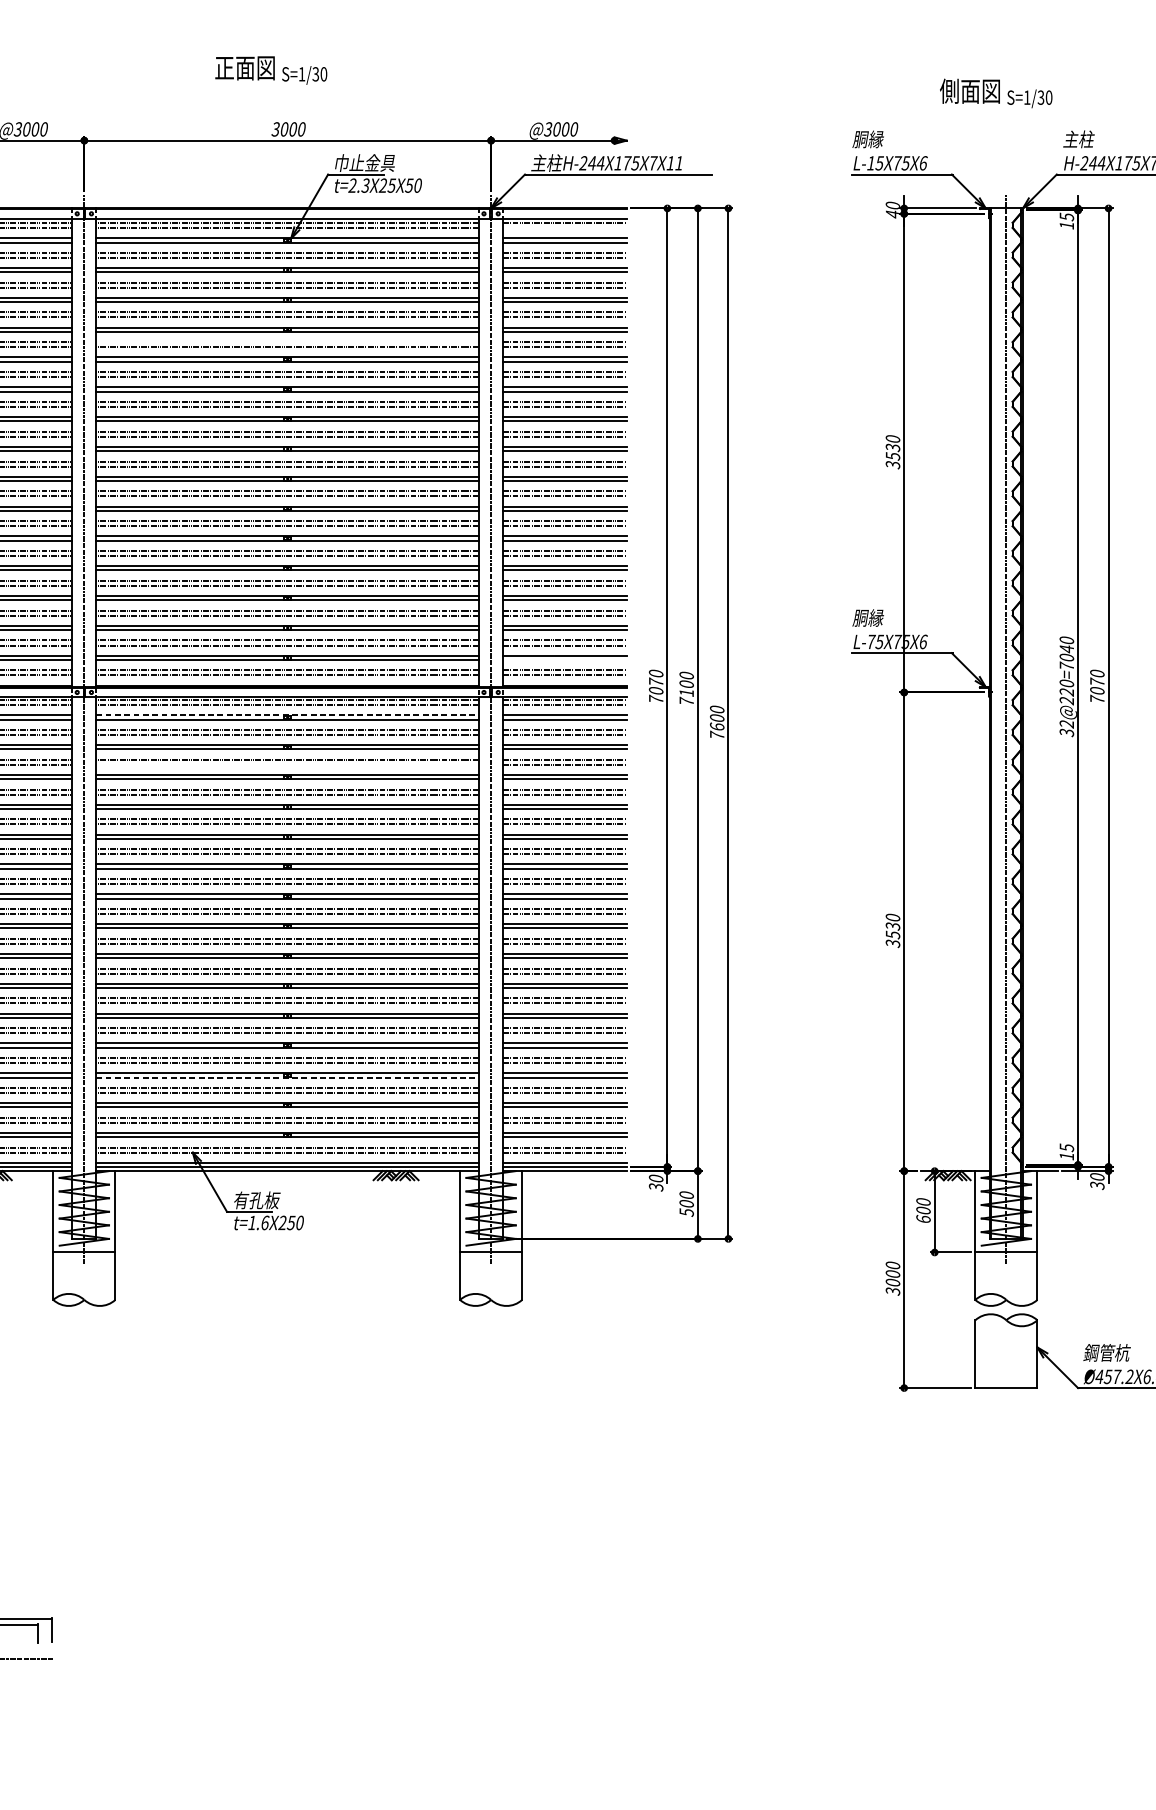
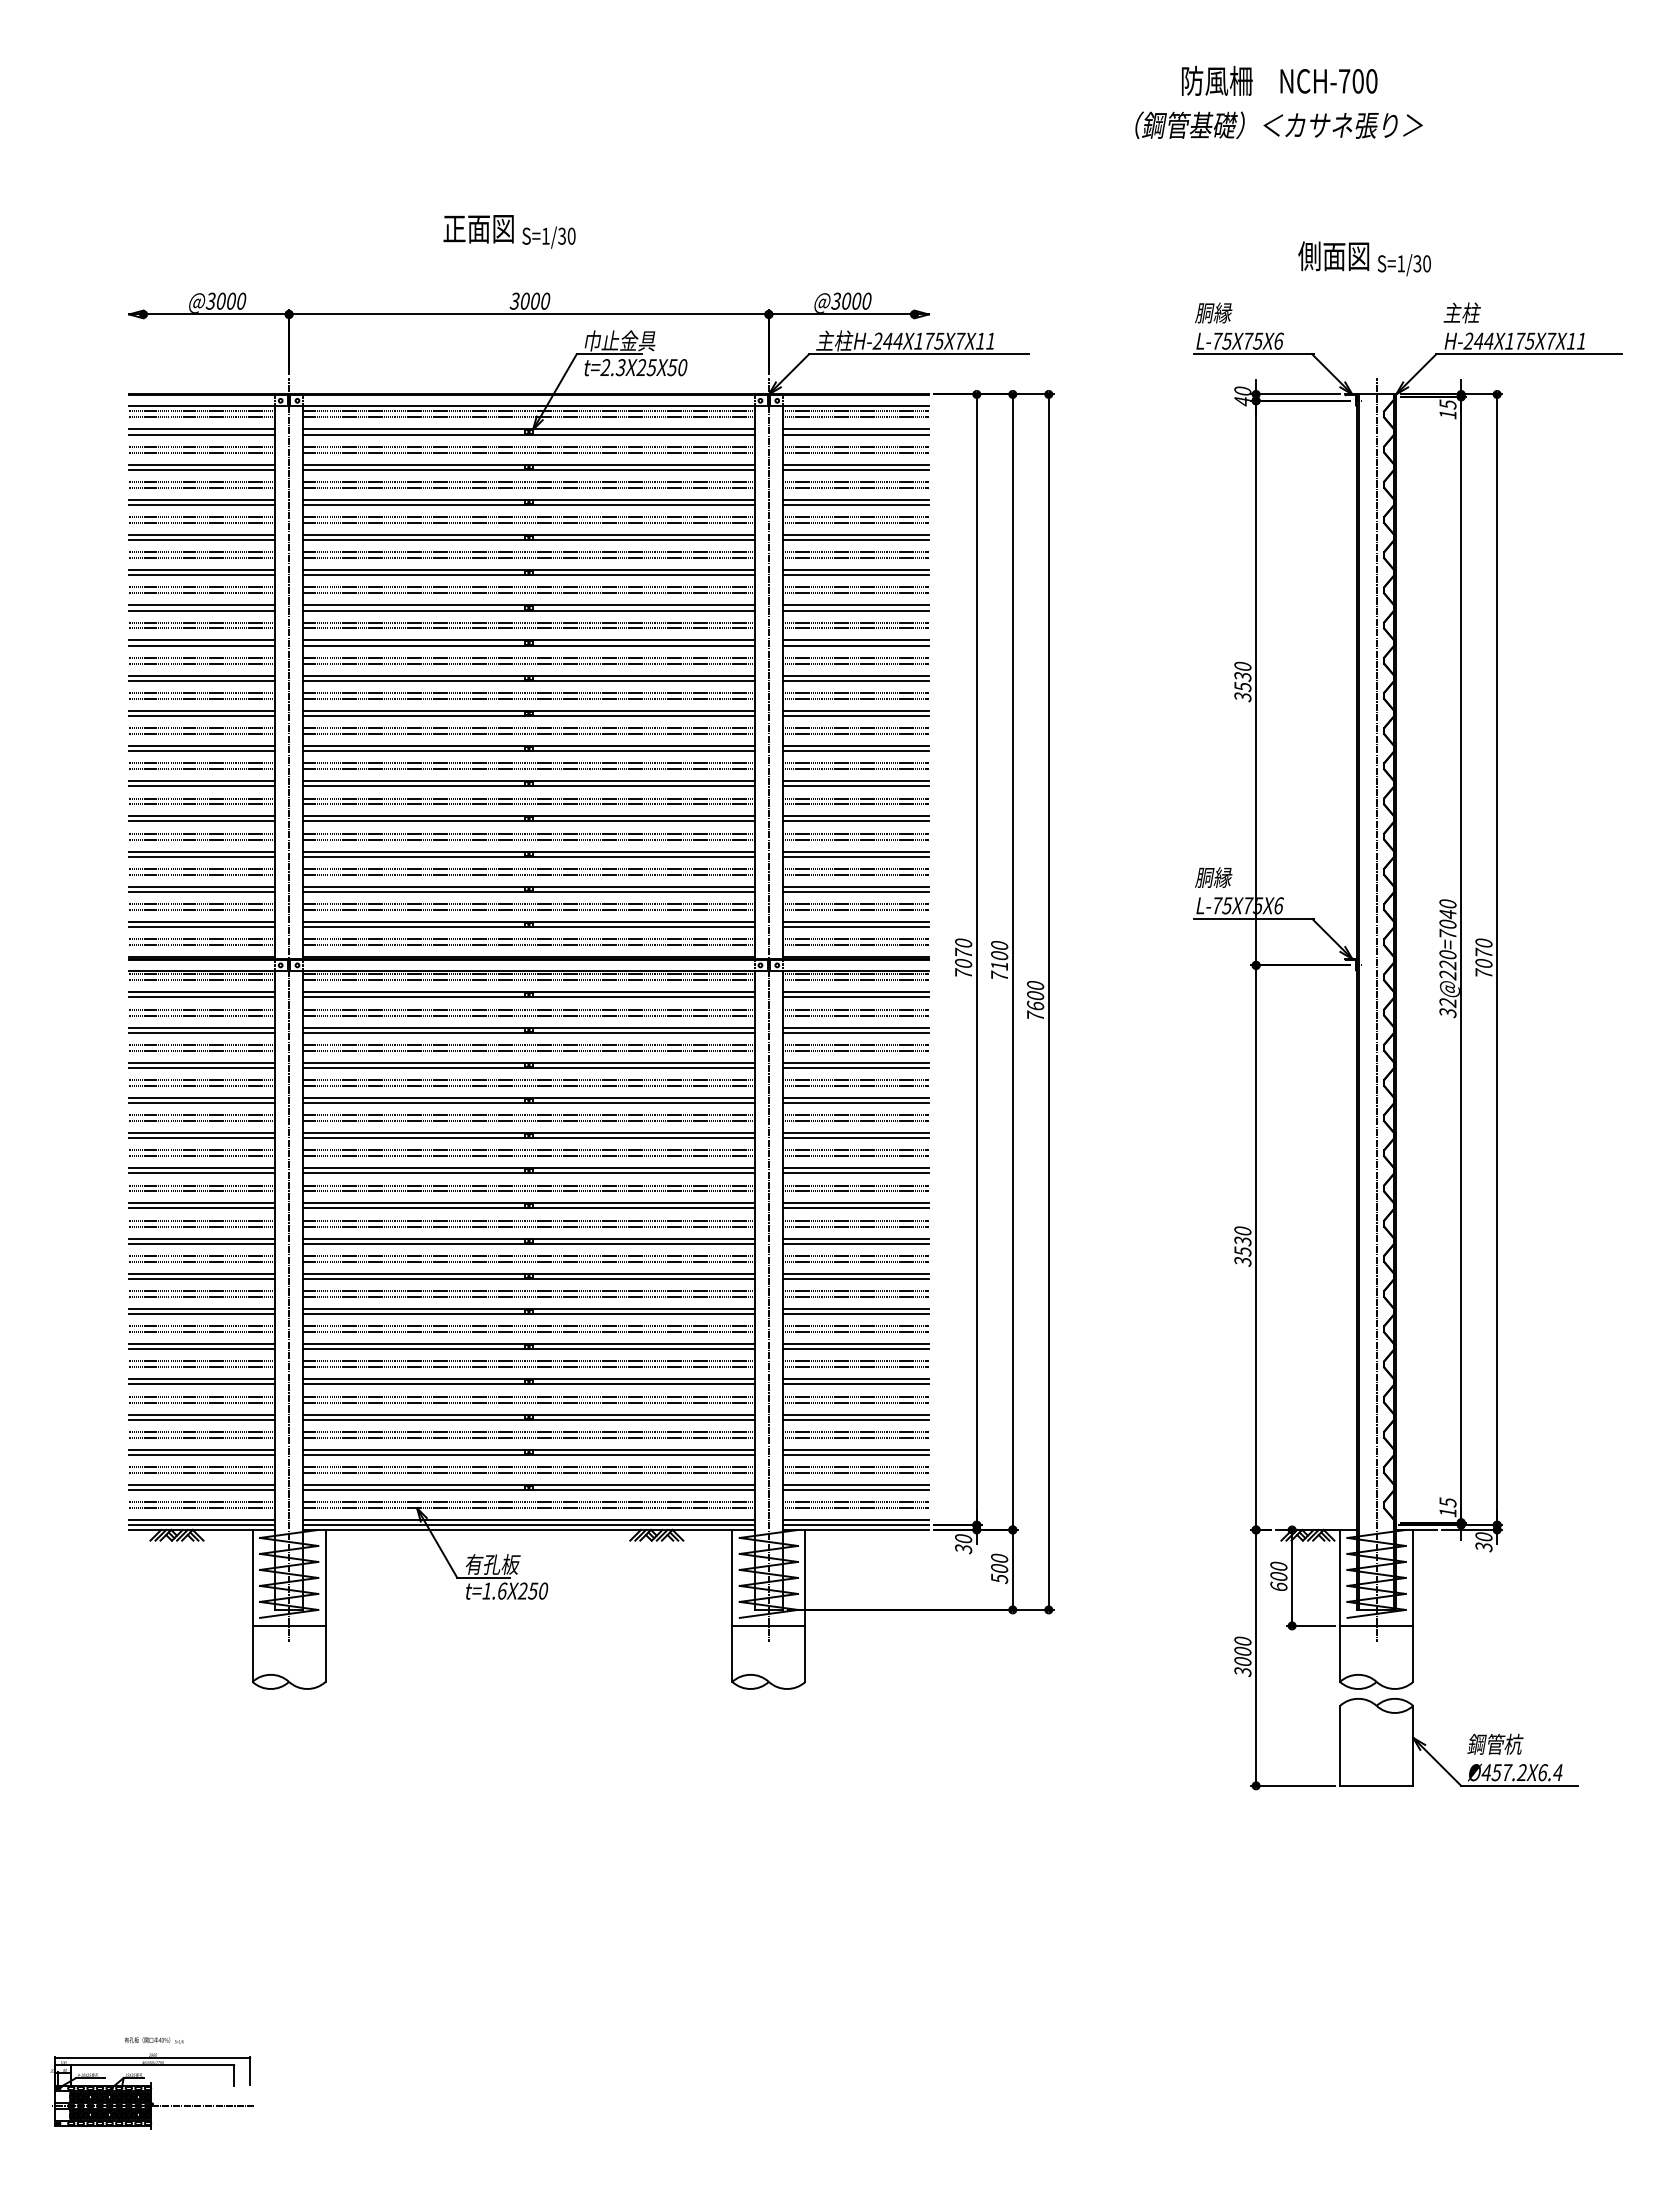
text: (871, 162) -> (1217, 340), L-15X75X6 -> L-75X75X6
line: (564, 227) -> (855, 417), added
line: (287, 342) -> (528, 552), added
line: (564, 660) -> (855, 927), added
line: (288, 715) -> (529, 992), dashed -> solid
line: (287, 764) -> (528, 1050), added
line: (288, 1077) -> (529, 1419), dashed -> solid

